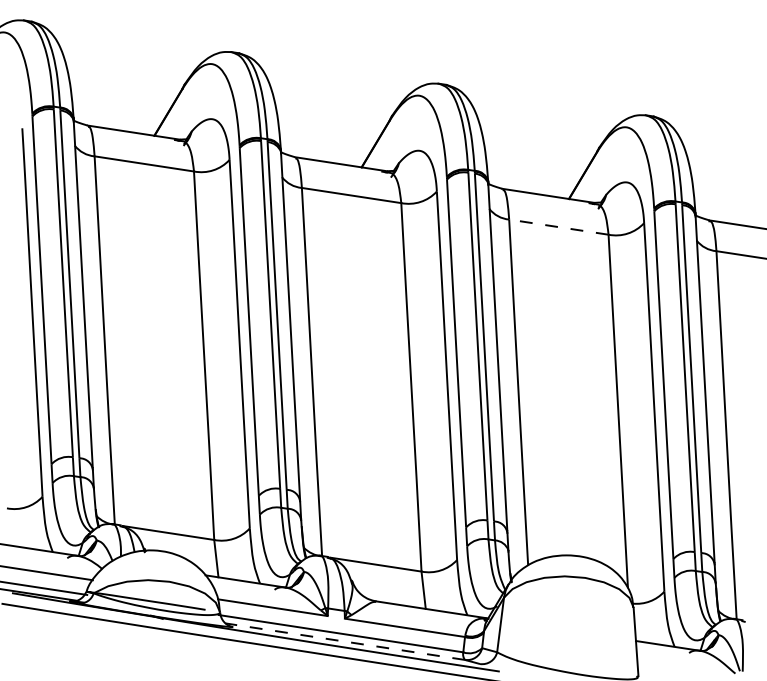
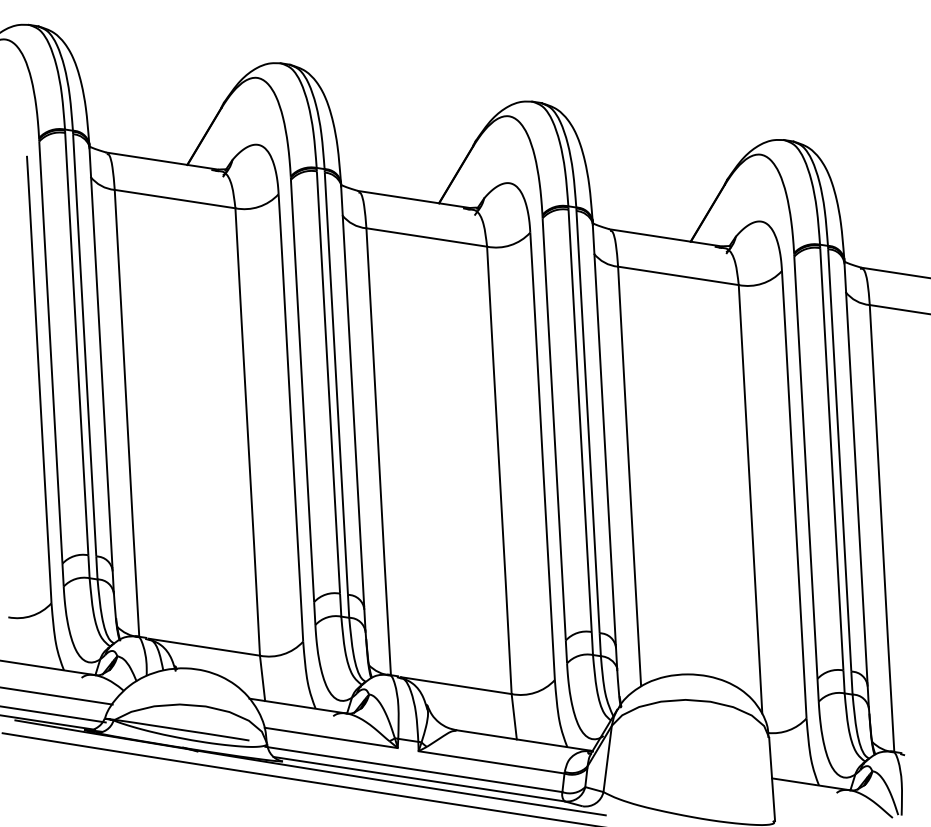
line: (558, 226) -> (677, 275), dashed -> solid
line: (344, 641) -> (418, 779), dashed -> solid

